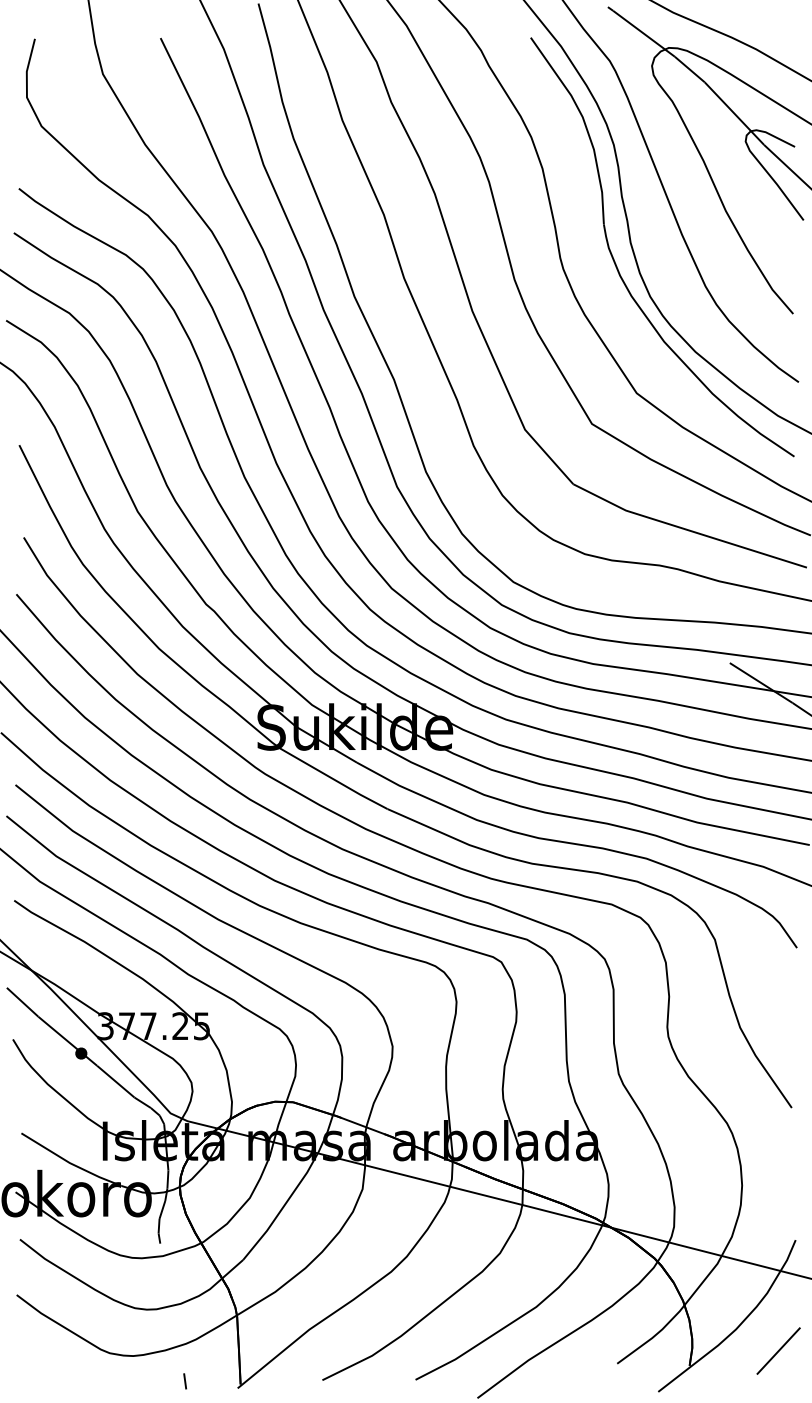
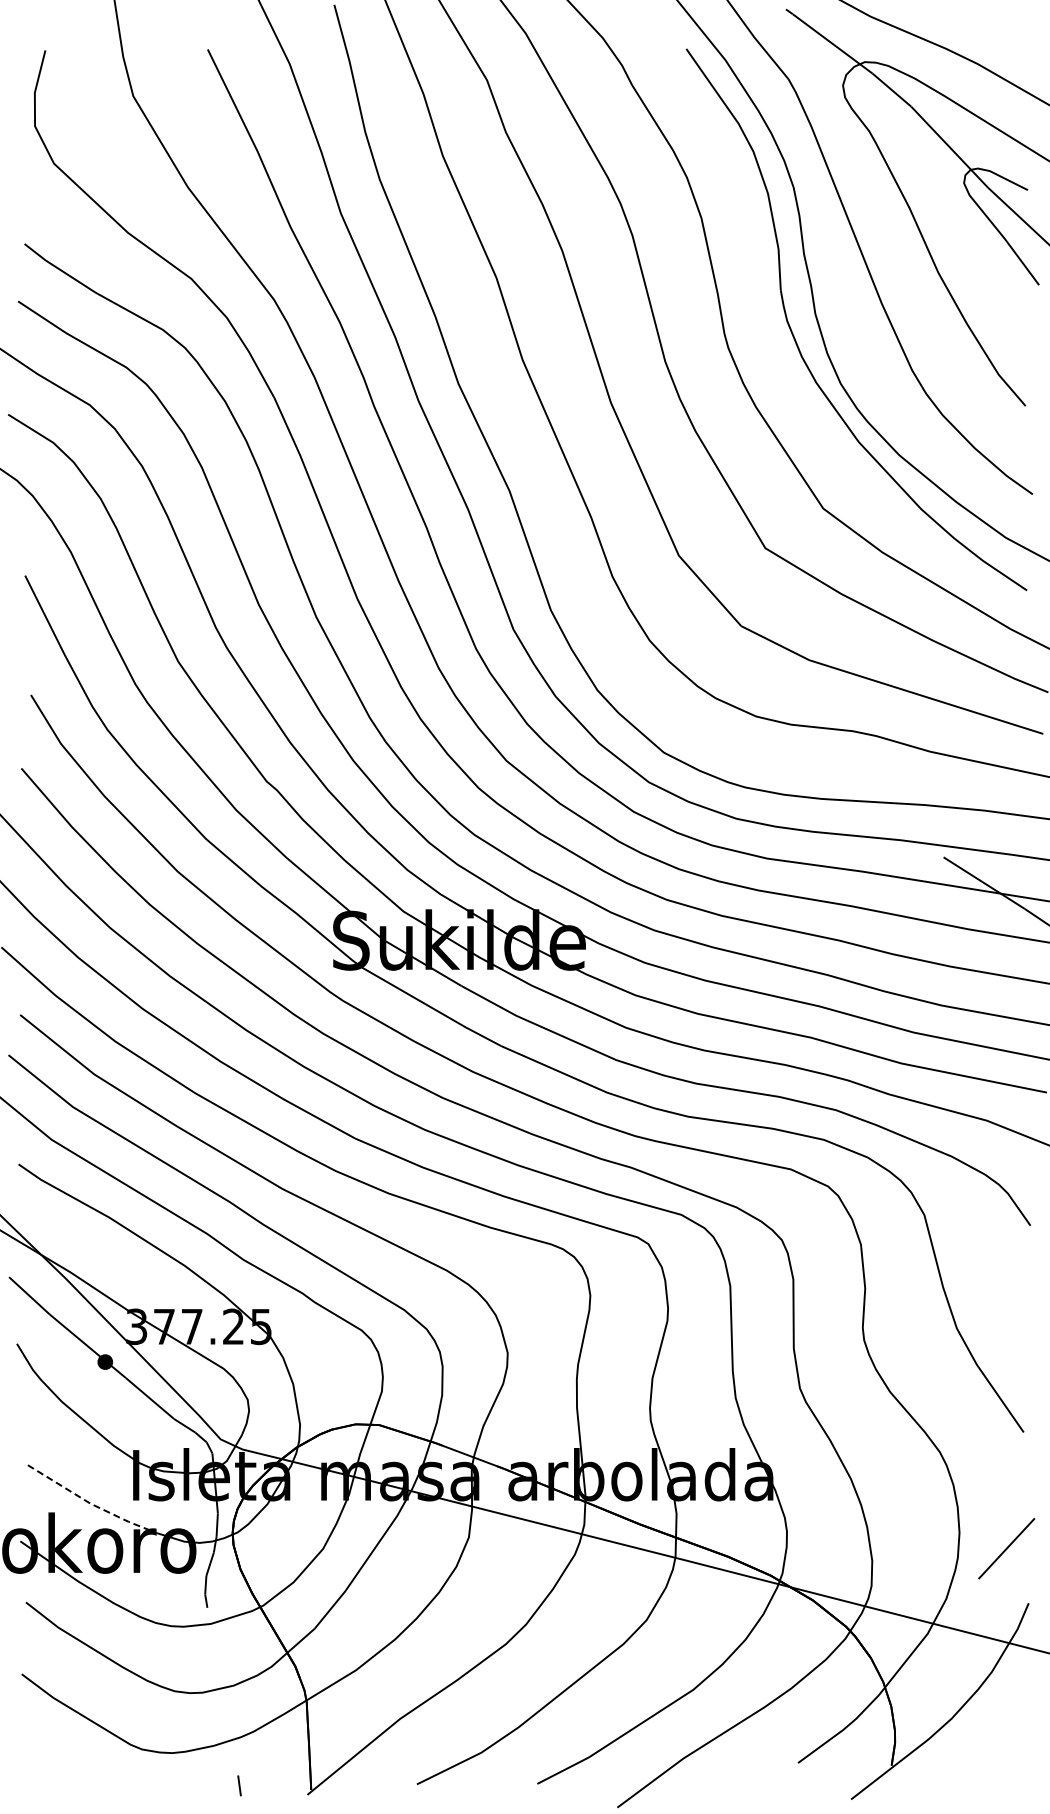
line: (69, 1162) -> (90, 1503), solid -> dashed
line: (778, 1350) -> (1006, 1548), moved

